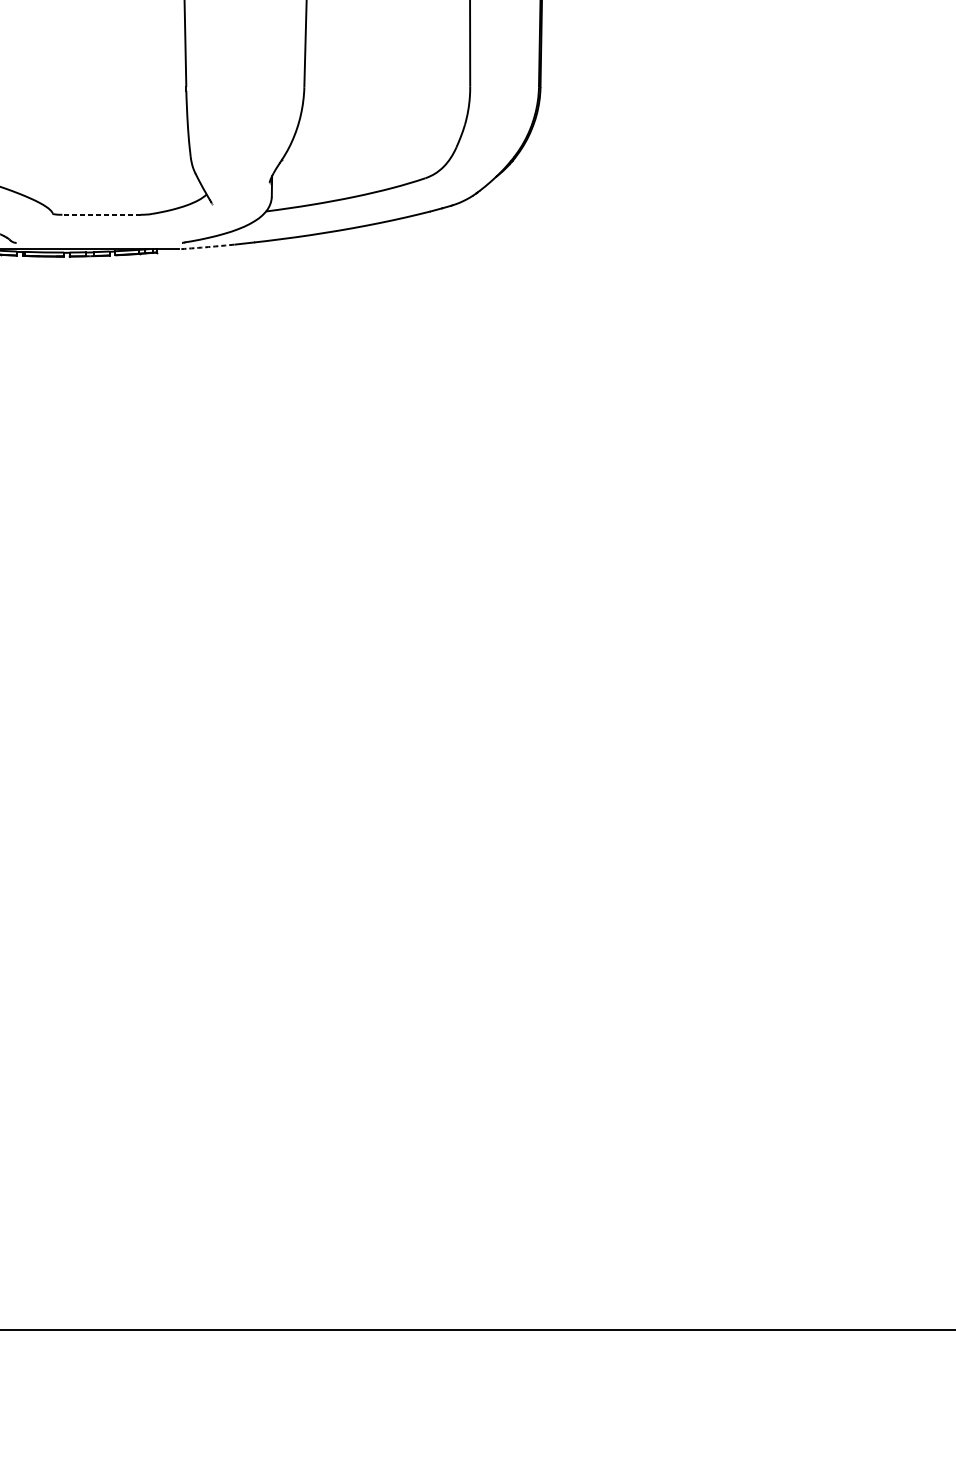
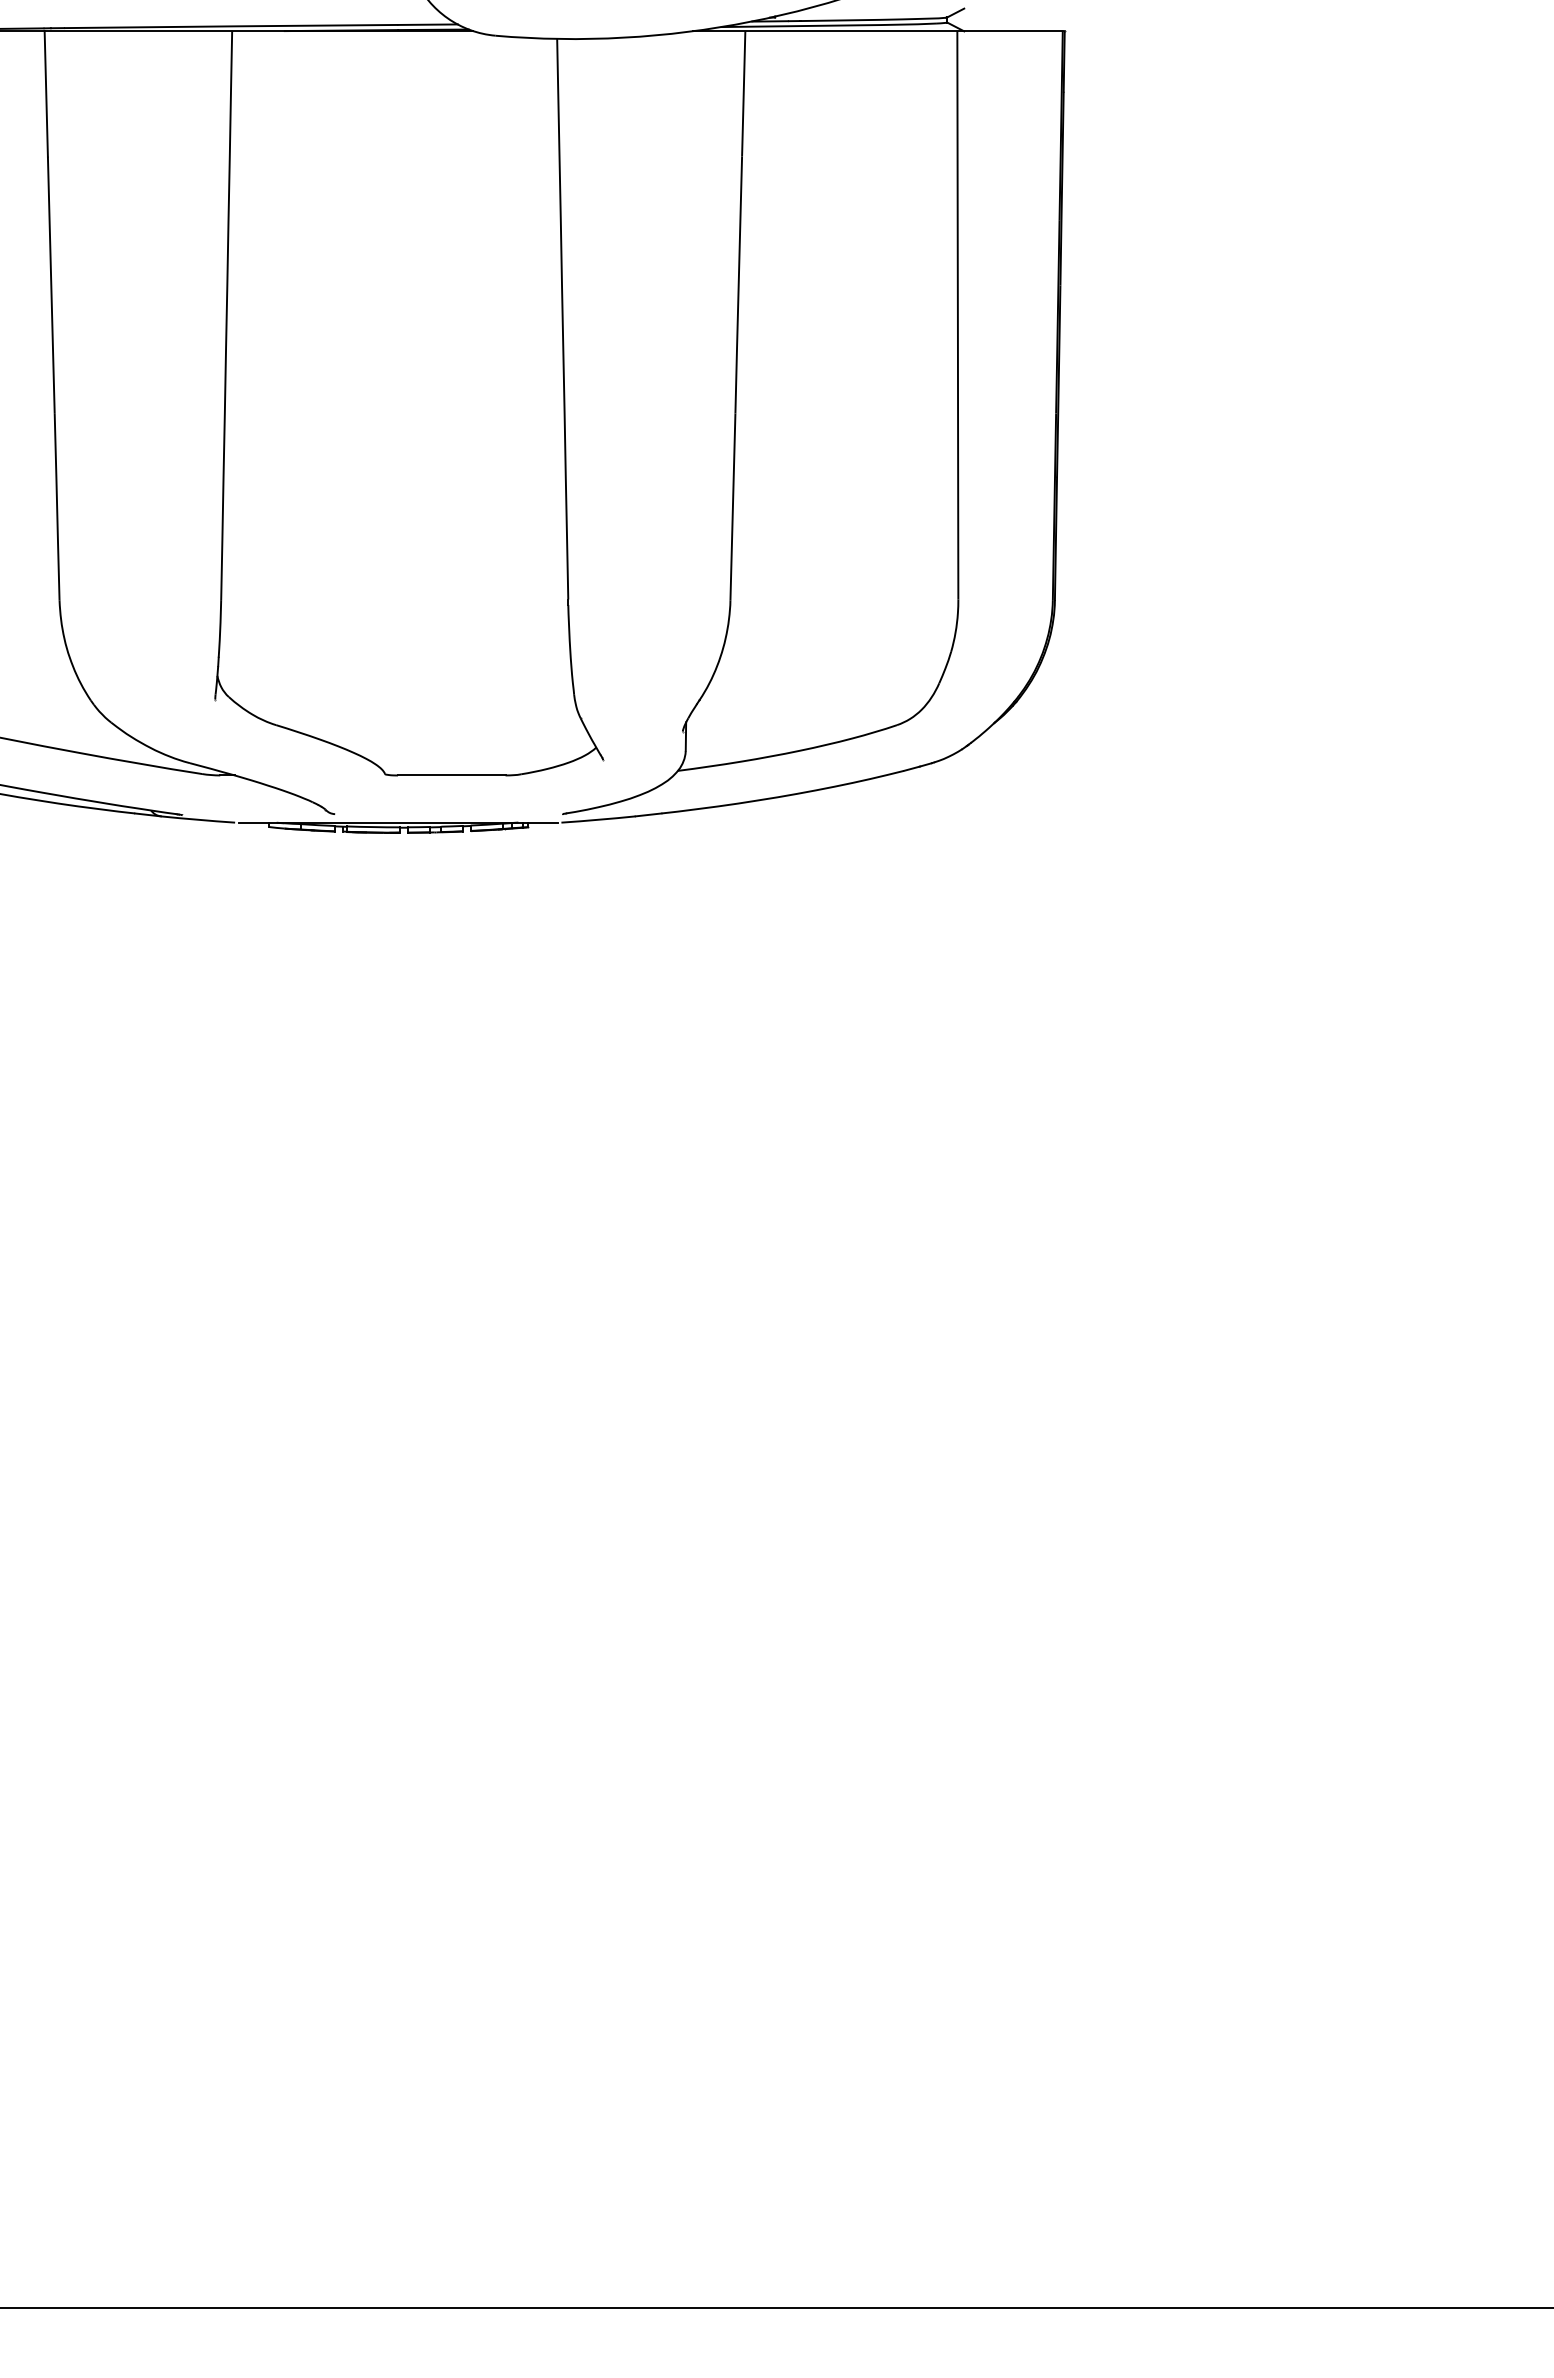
line: (101, 214) -> (451, 775), dashed -> solid
arc: (208, 246) -> (598, 819), dashed -> solid

